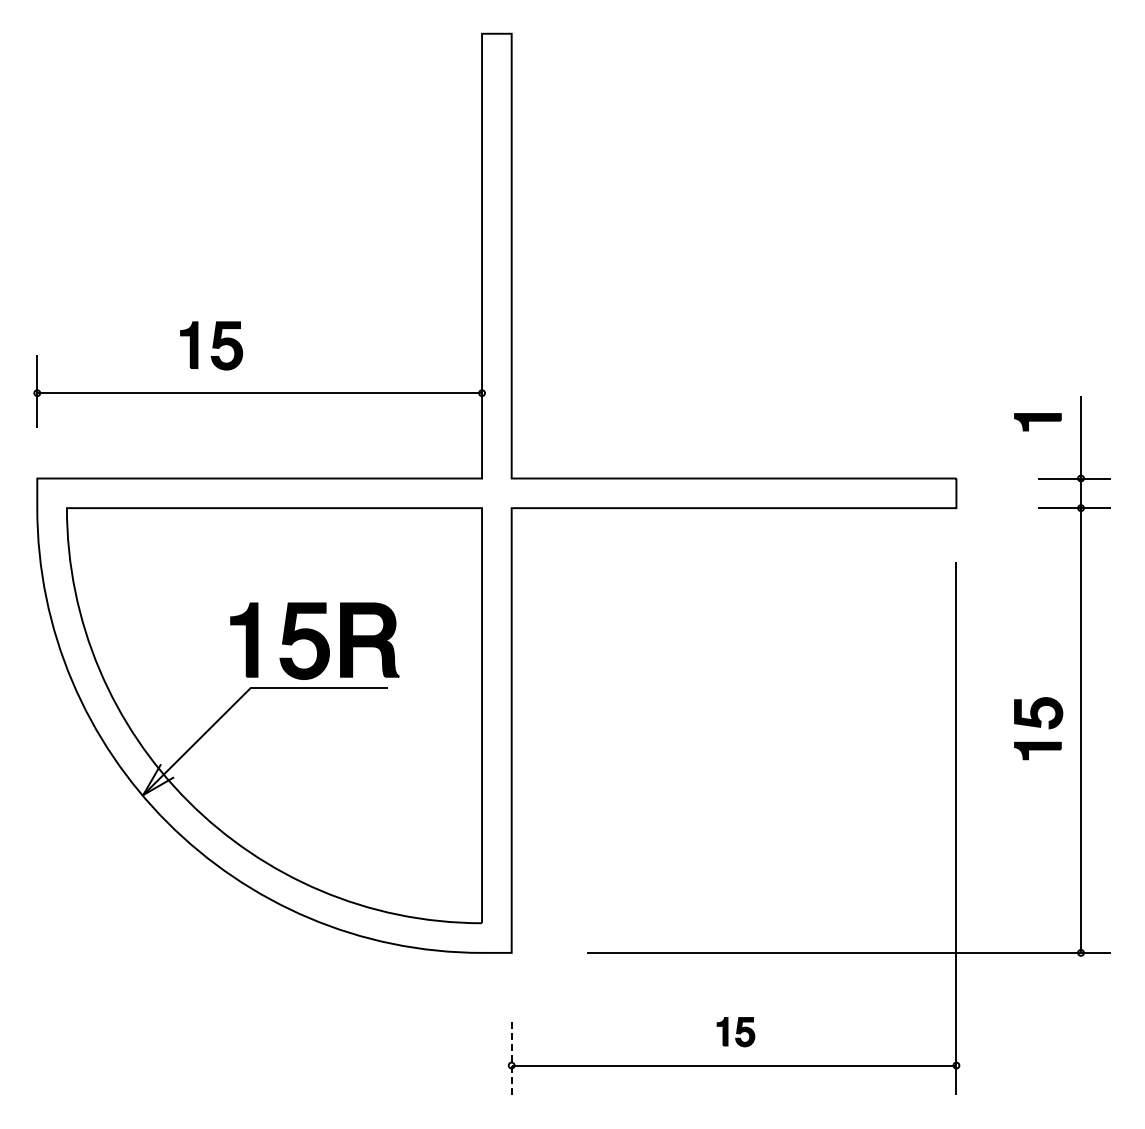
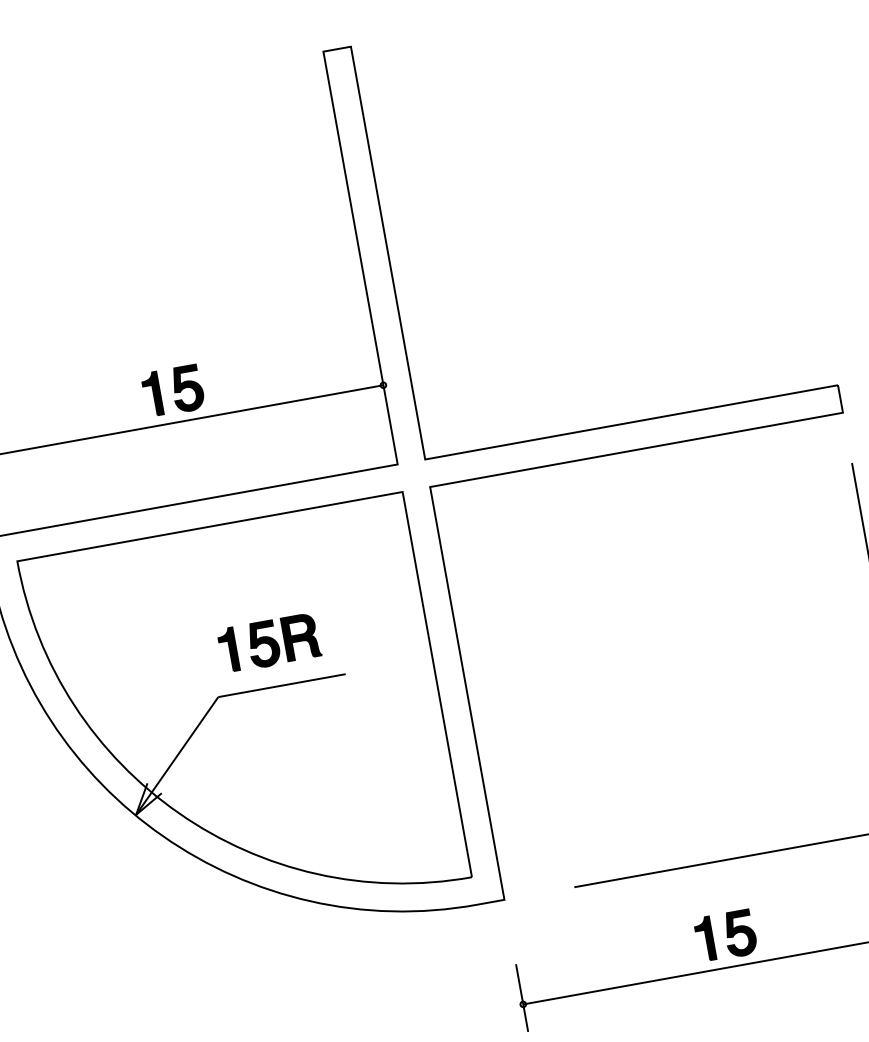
part: (211, 345) -> (173, 390), moved
part: (314, 640) -> (269, 642), size x0.62
part: (735, 1031) -> (725, 935), size x1.67
line: (511, 1059) -> (522, 998), dashed -> solid

